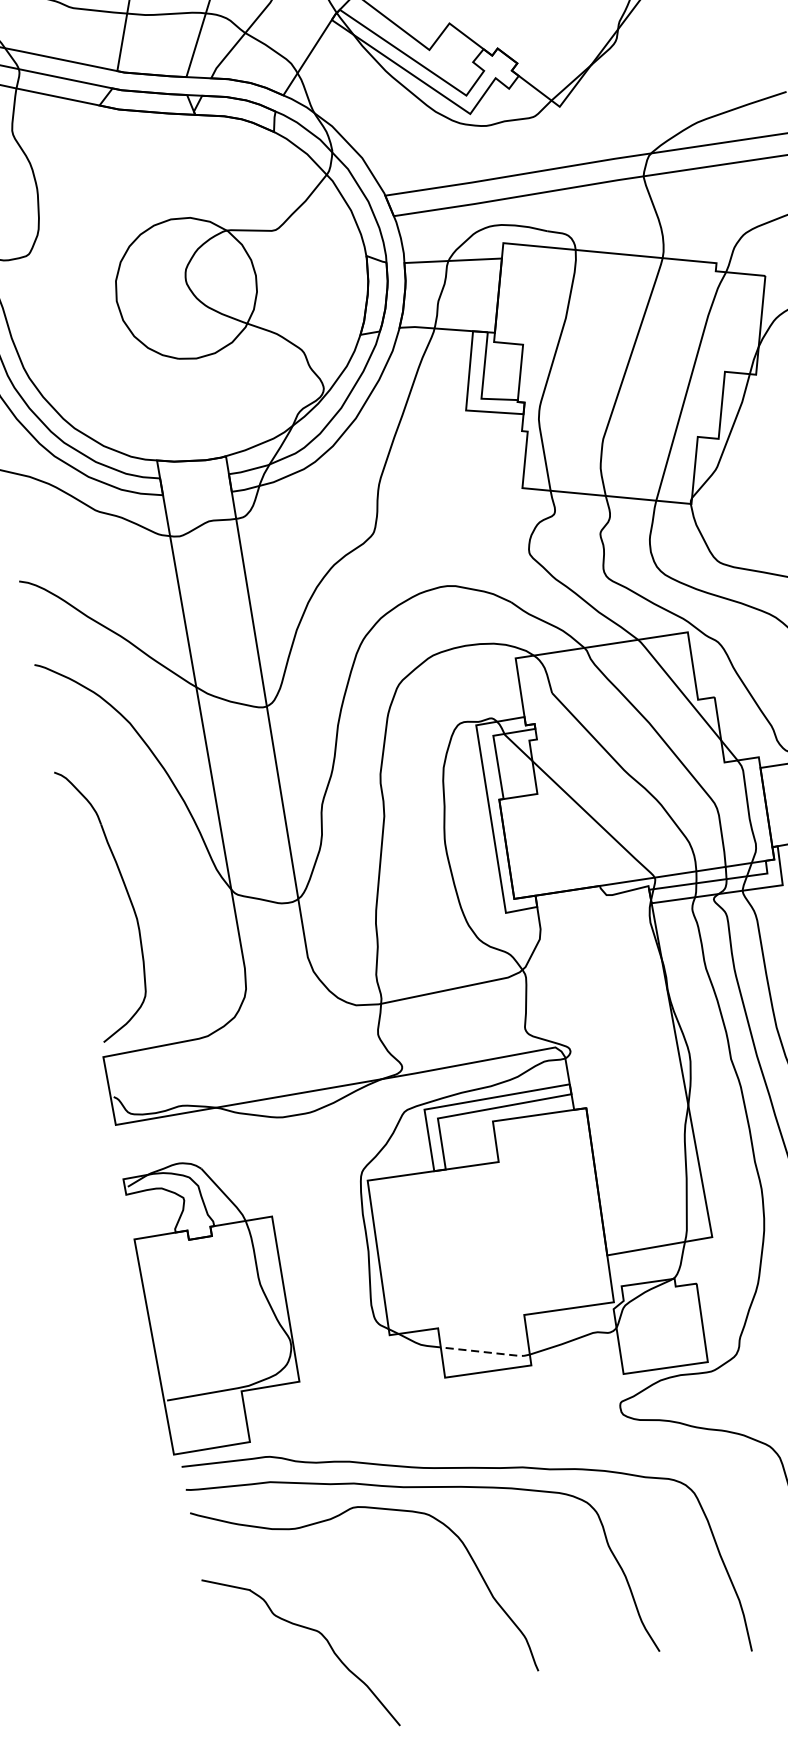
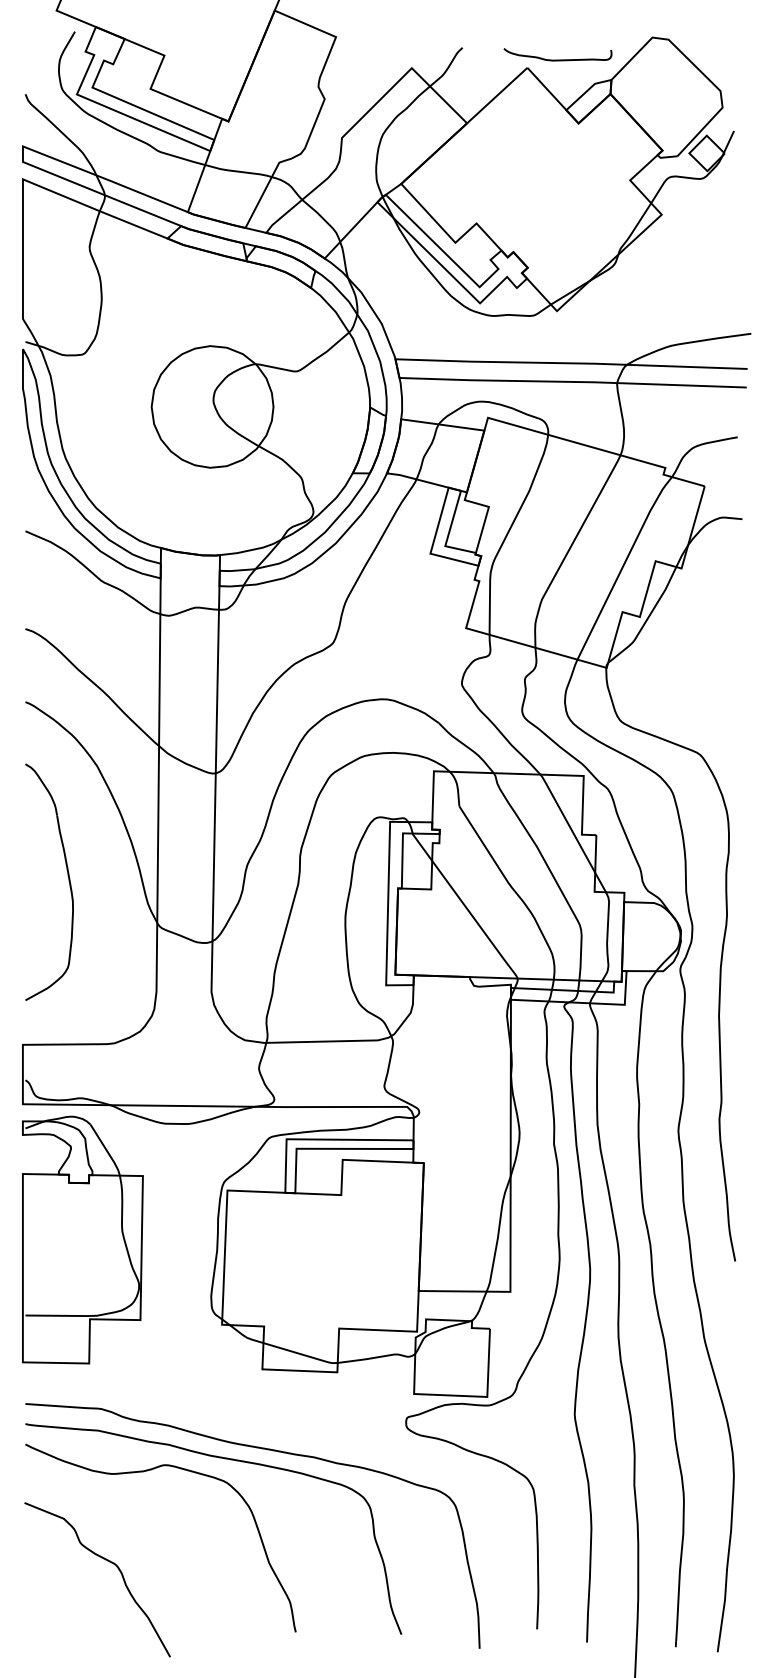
part: (125, 890) -> (67, 875), moved
part: (216, 1301) -> (82, 1239), moved
line: (486, 1352) -> (301, 1354), dashed -> solid

